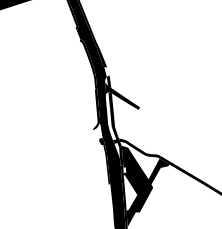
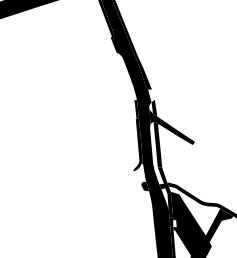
fill: (87, 57) -> (126, 76), removed
fill: (106, 165) -> (150, 217), removed

